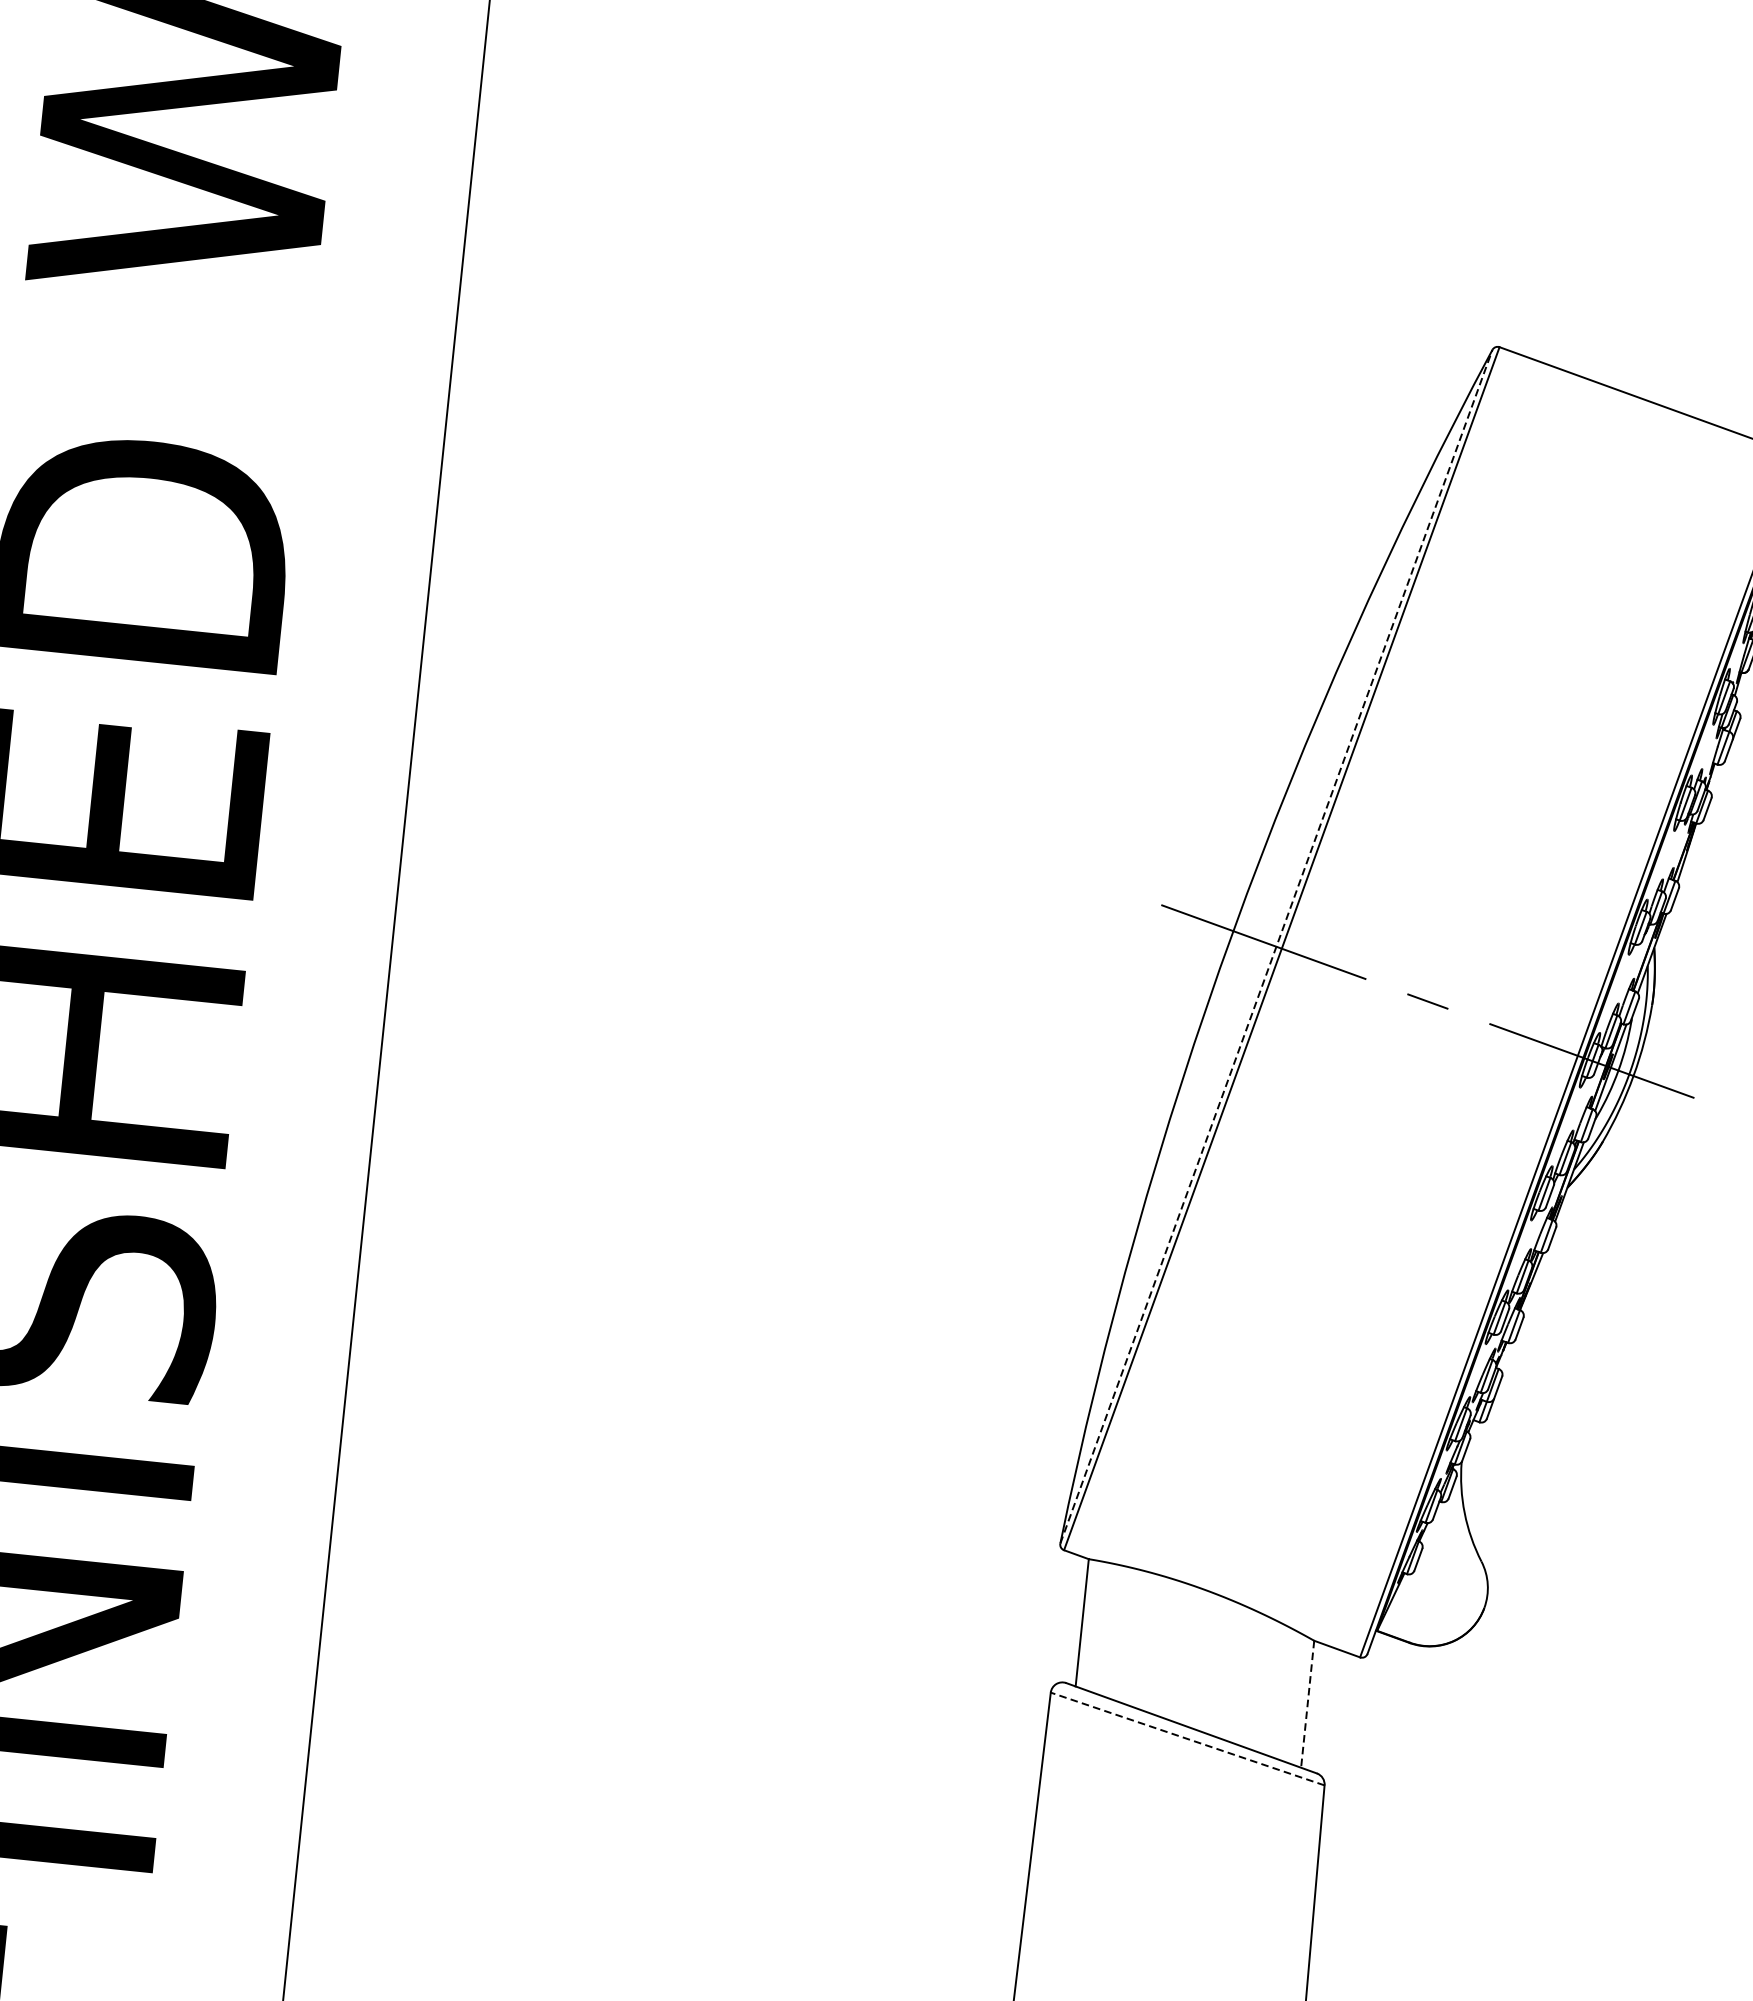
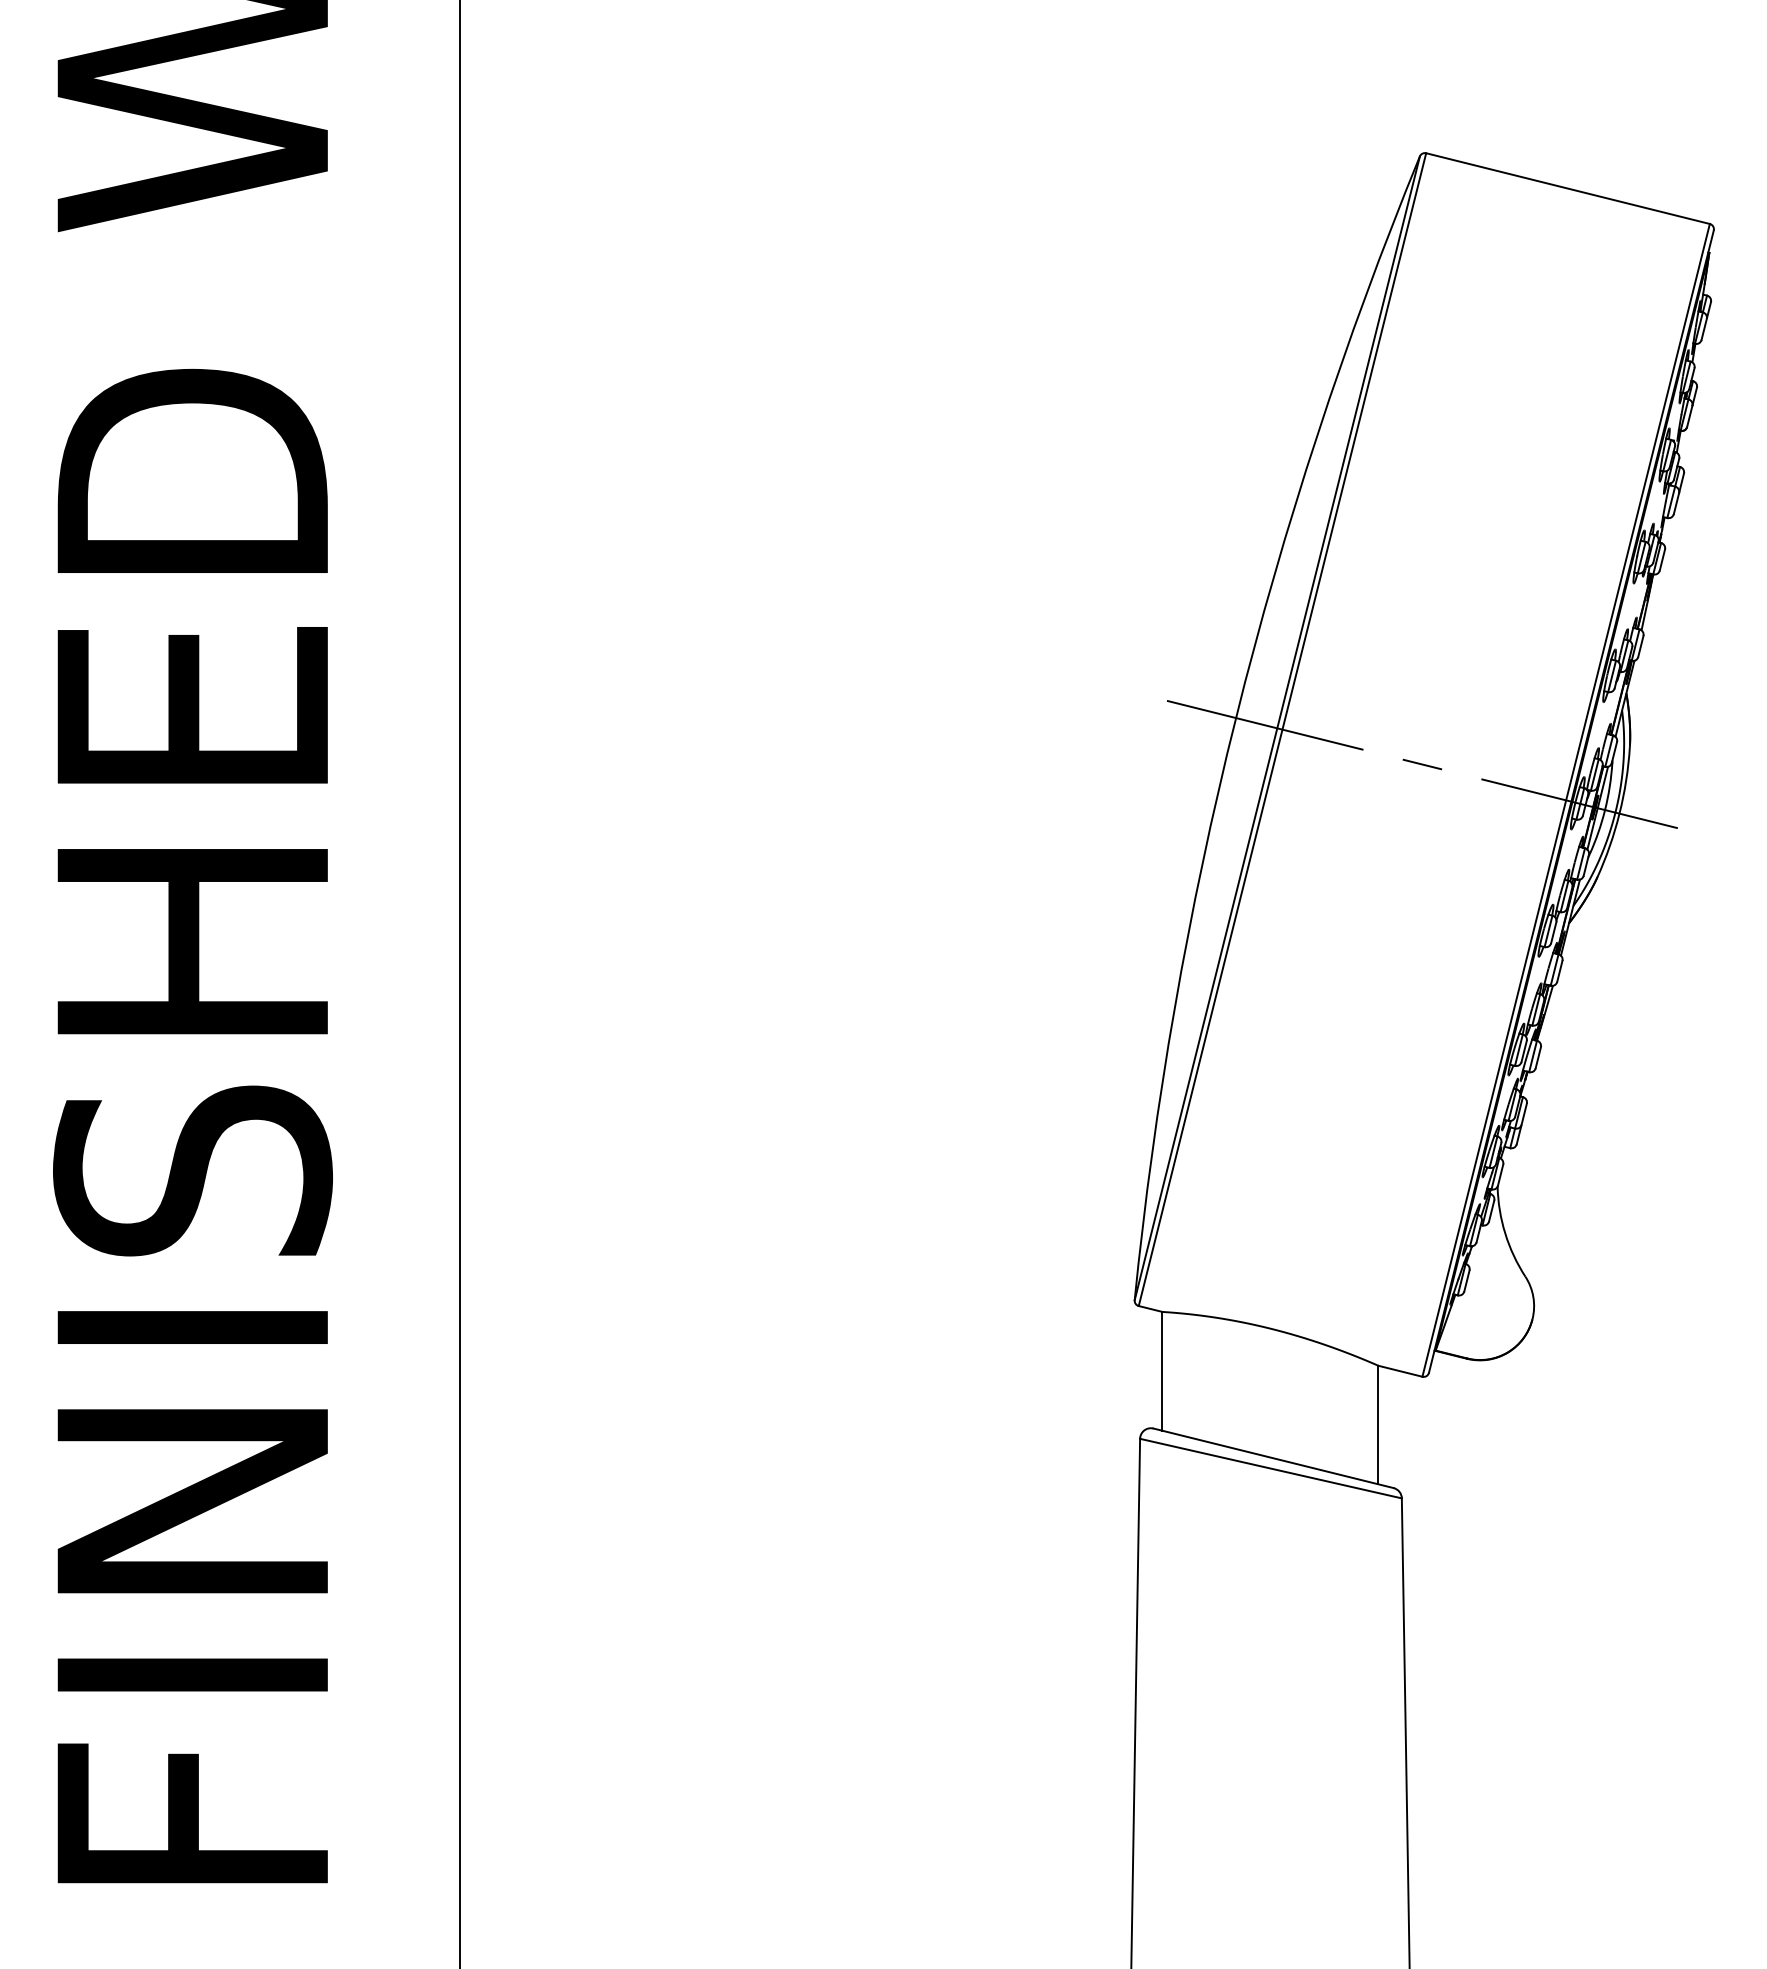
line: (1276, 945) -> (1277, 727), dashed -> solid
line: (1307, 1704) -> (1378, 1425), dashed -> solid
line: (1187, 1738) -> (1270, 1468), dashed -> solid

